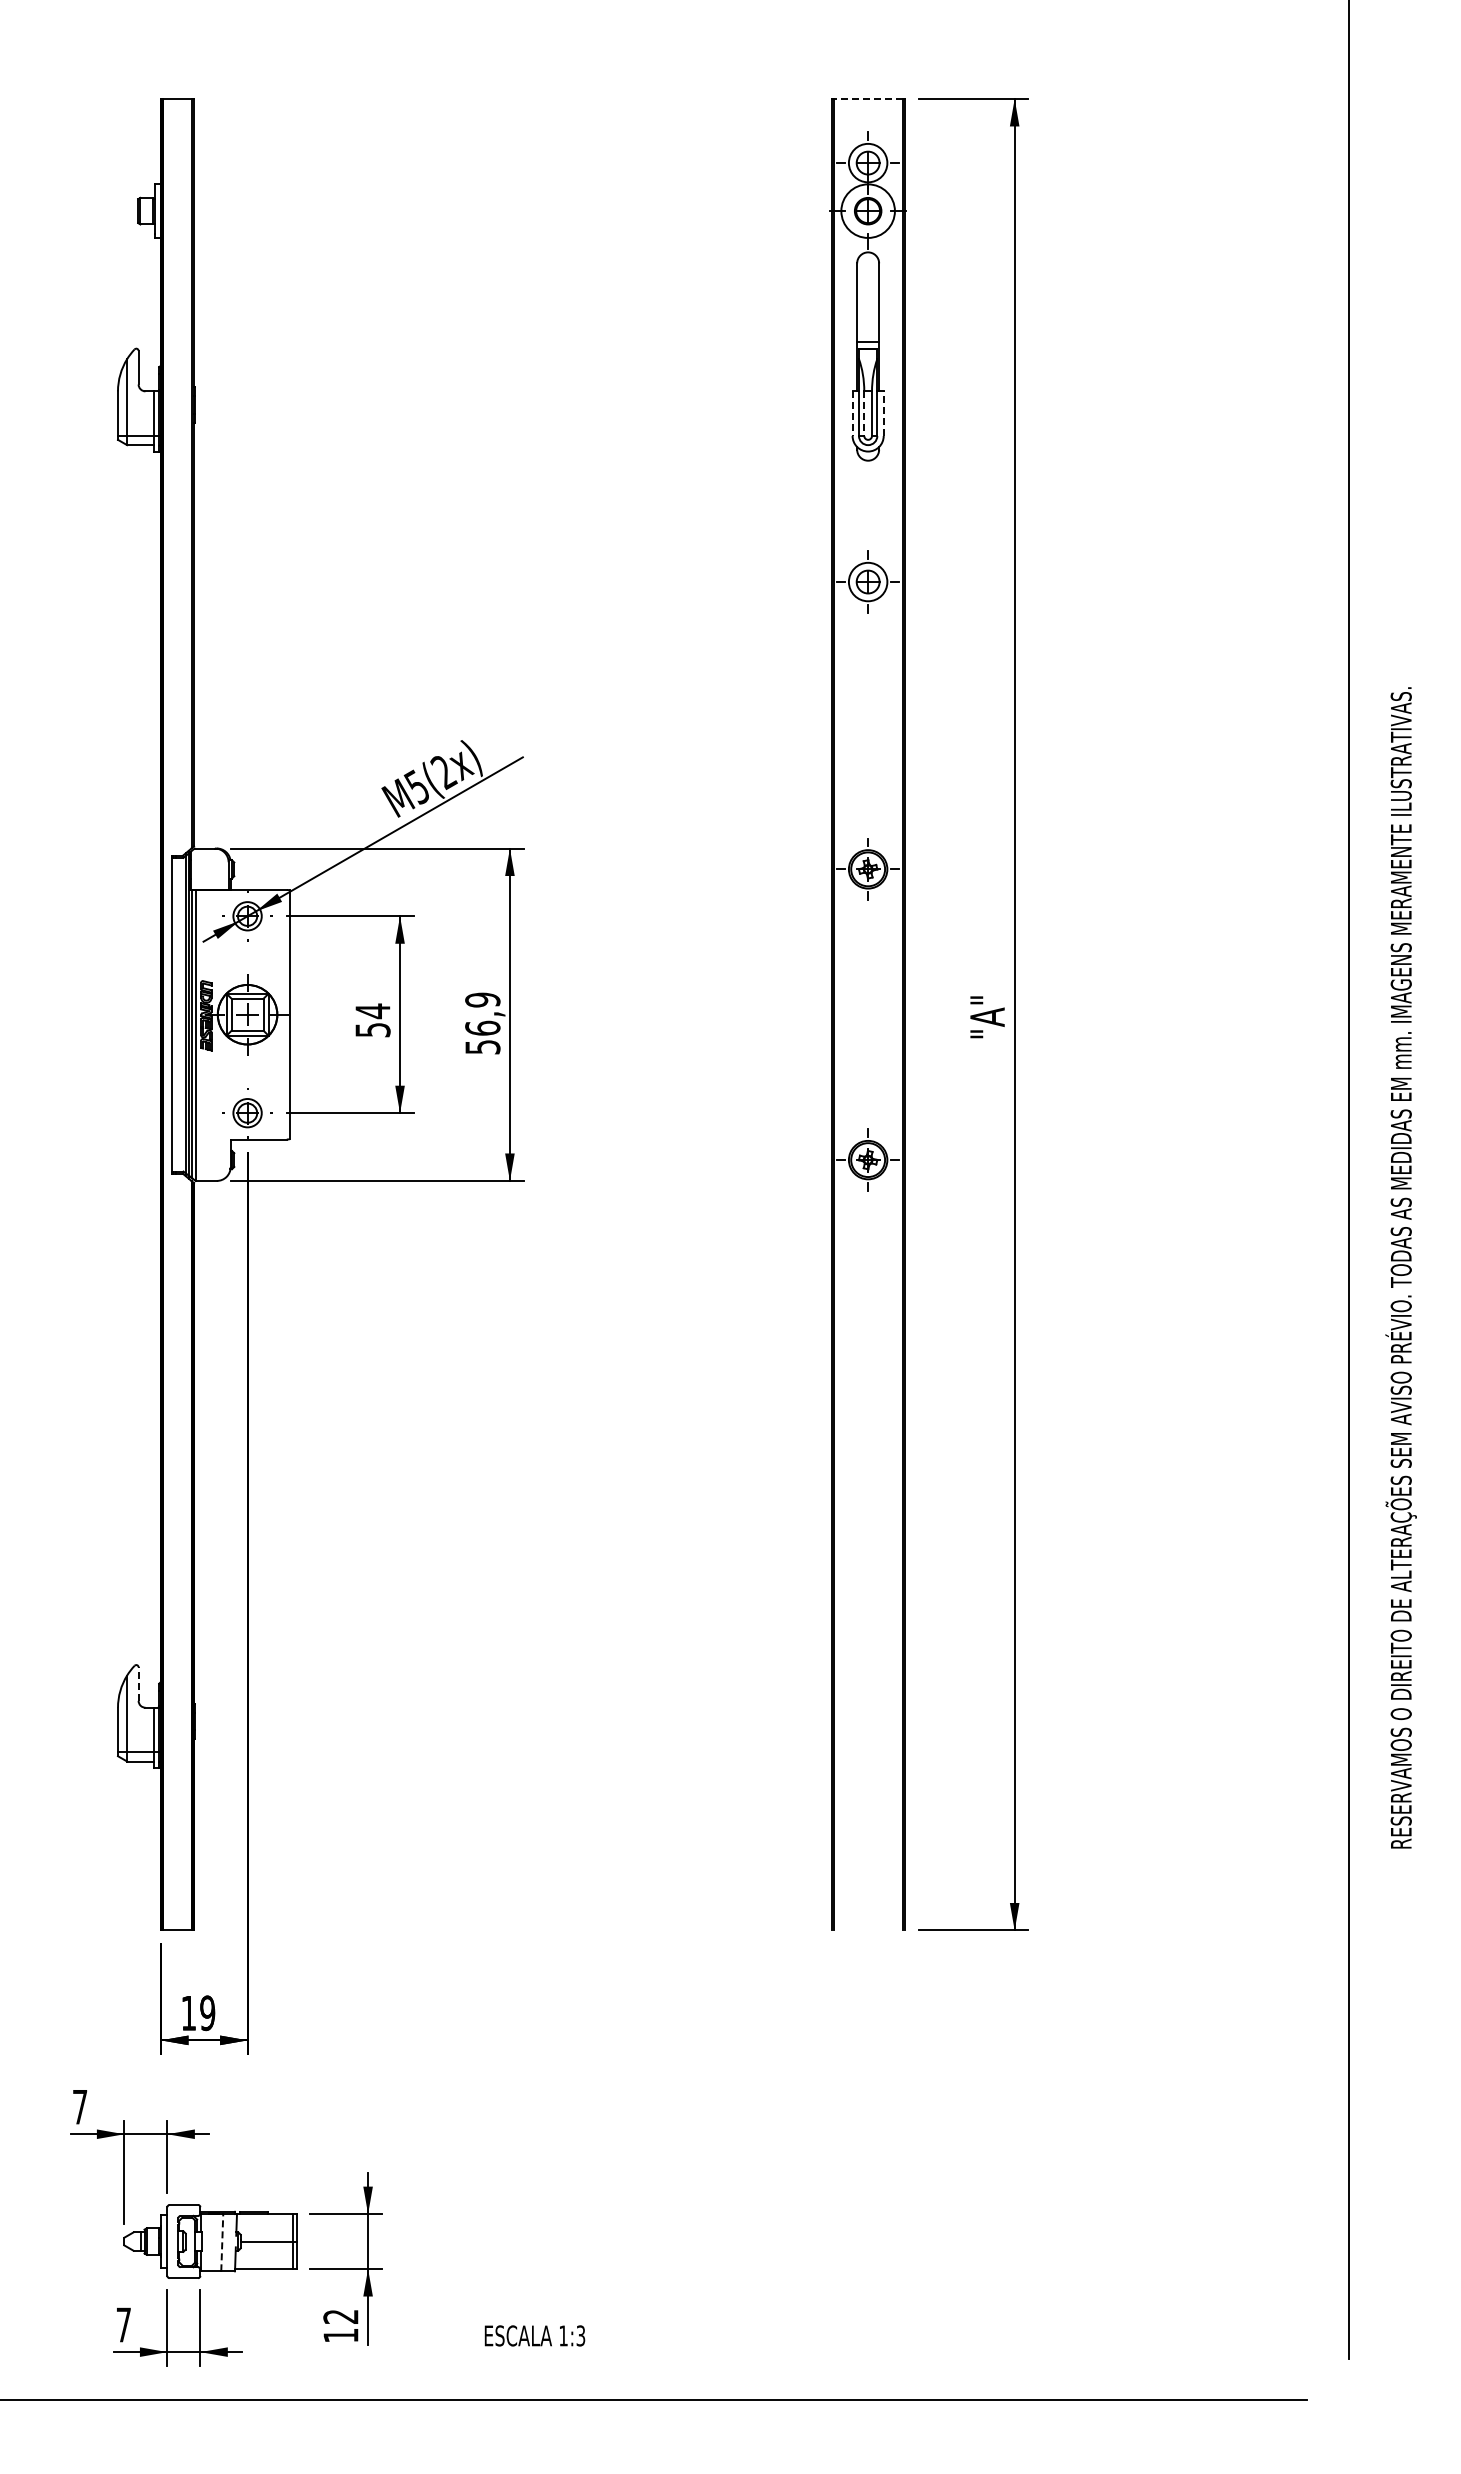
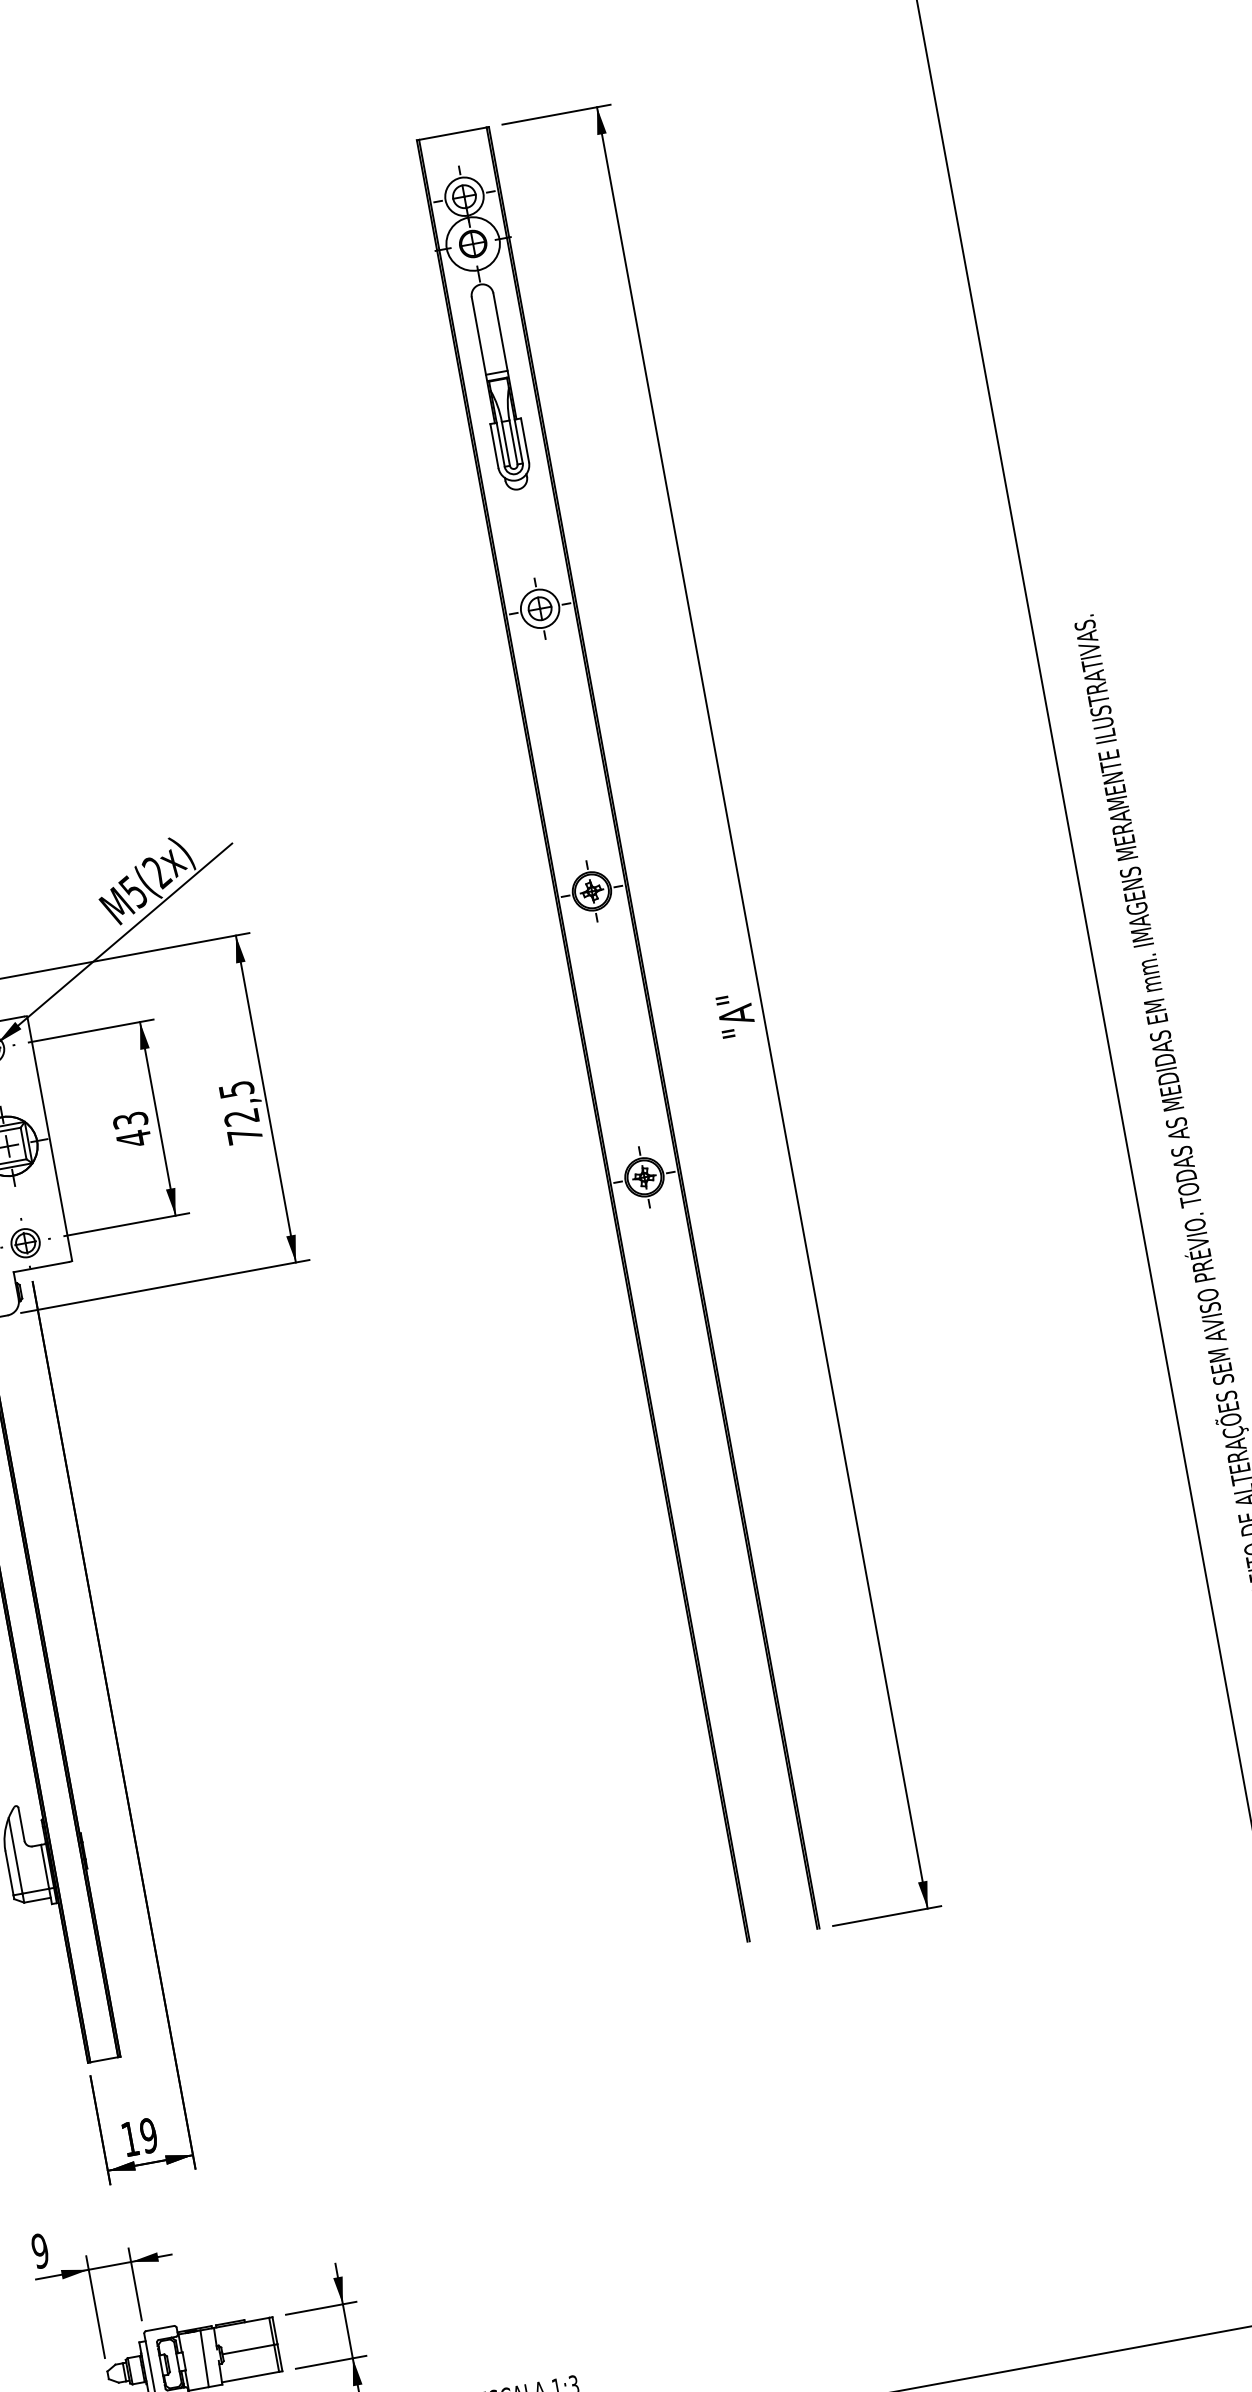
line: (867, 99) -> (452, 134), dashed -> solid
line: (883, 413) -> (524, 440), dashed -> solid
line: (852, 414) -> (494, 446), dashed -> solid
line: (864, 414) -> (506, 444), dashed -> solid
text: (372, 1020) -> (131, 1129), 54 -> 43
text: (482, 1023) -> (240, 1112), 56,9 -> 72,5
line: (138, 1684) -> (21, 1824), dashed -> solid
text: (79, 2106) -> (39, 2250), 7 -> 9
line: (222, 2242) -> (204, 2358), dashed -> solid

